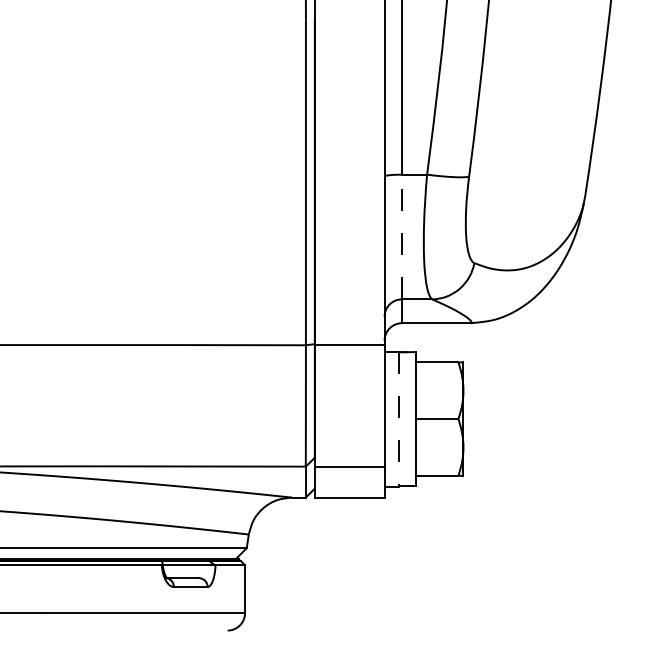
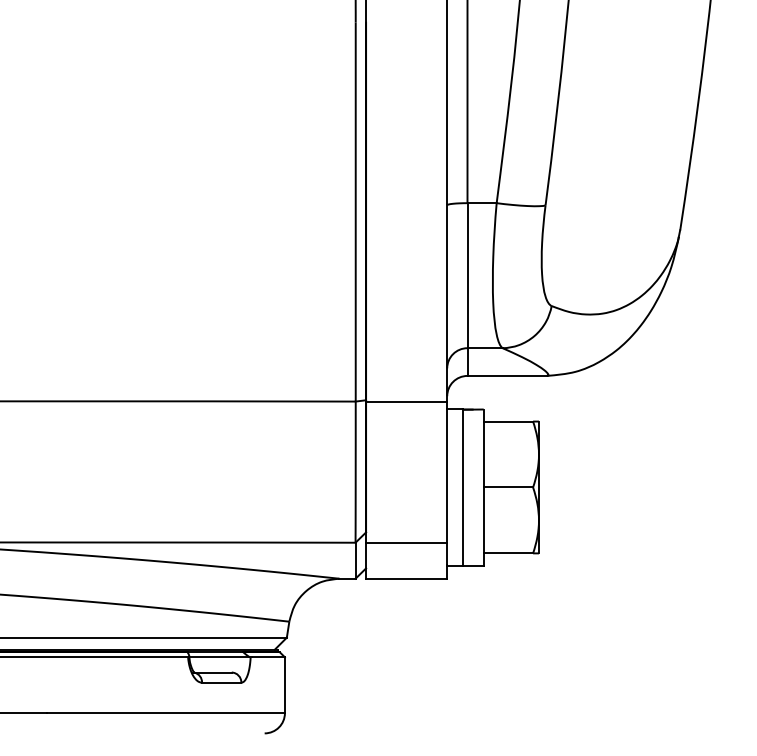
line: (402, 236) -> (467, 275), dashed -> solid
line: (398, 419) -> (463, 487), dashed -> solid

